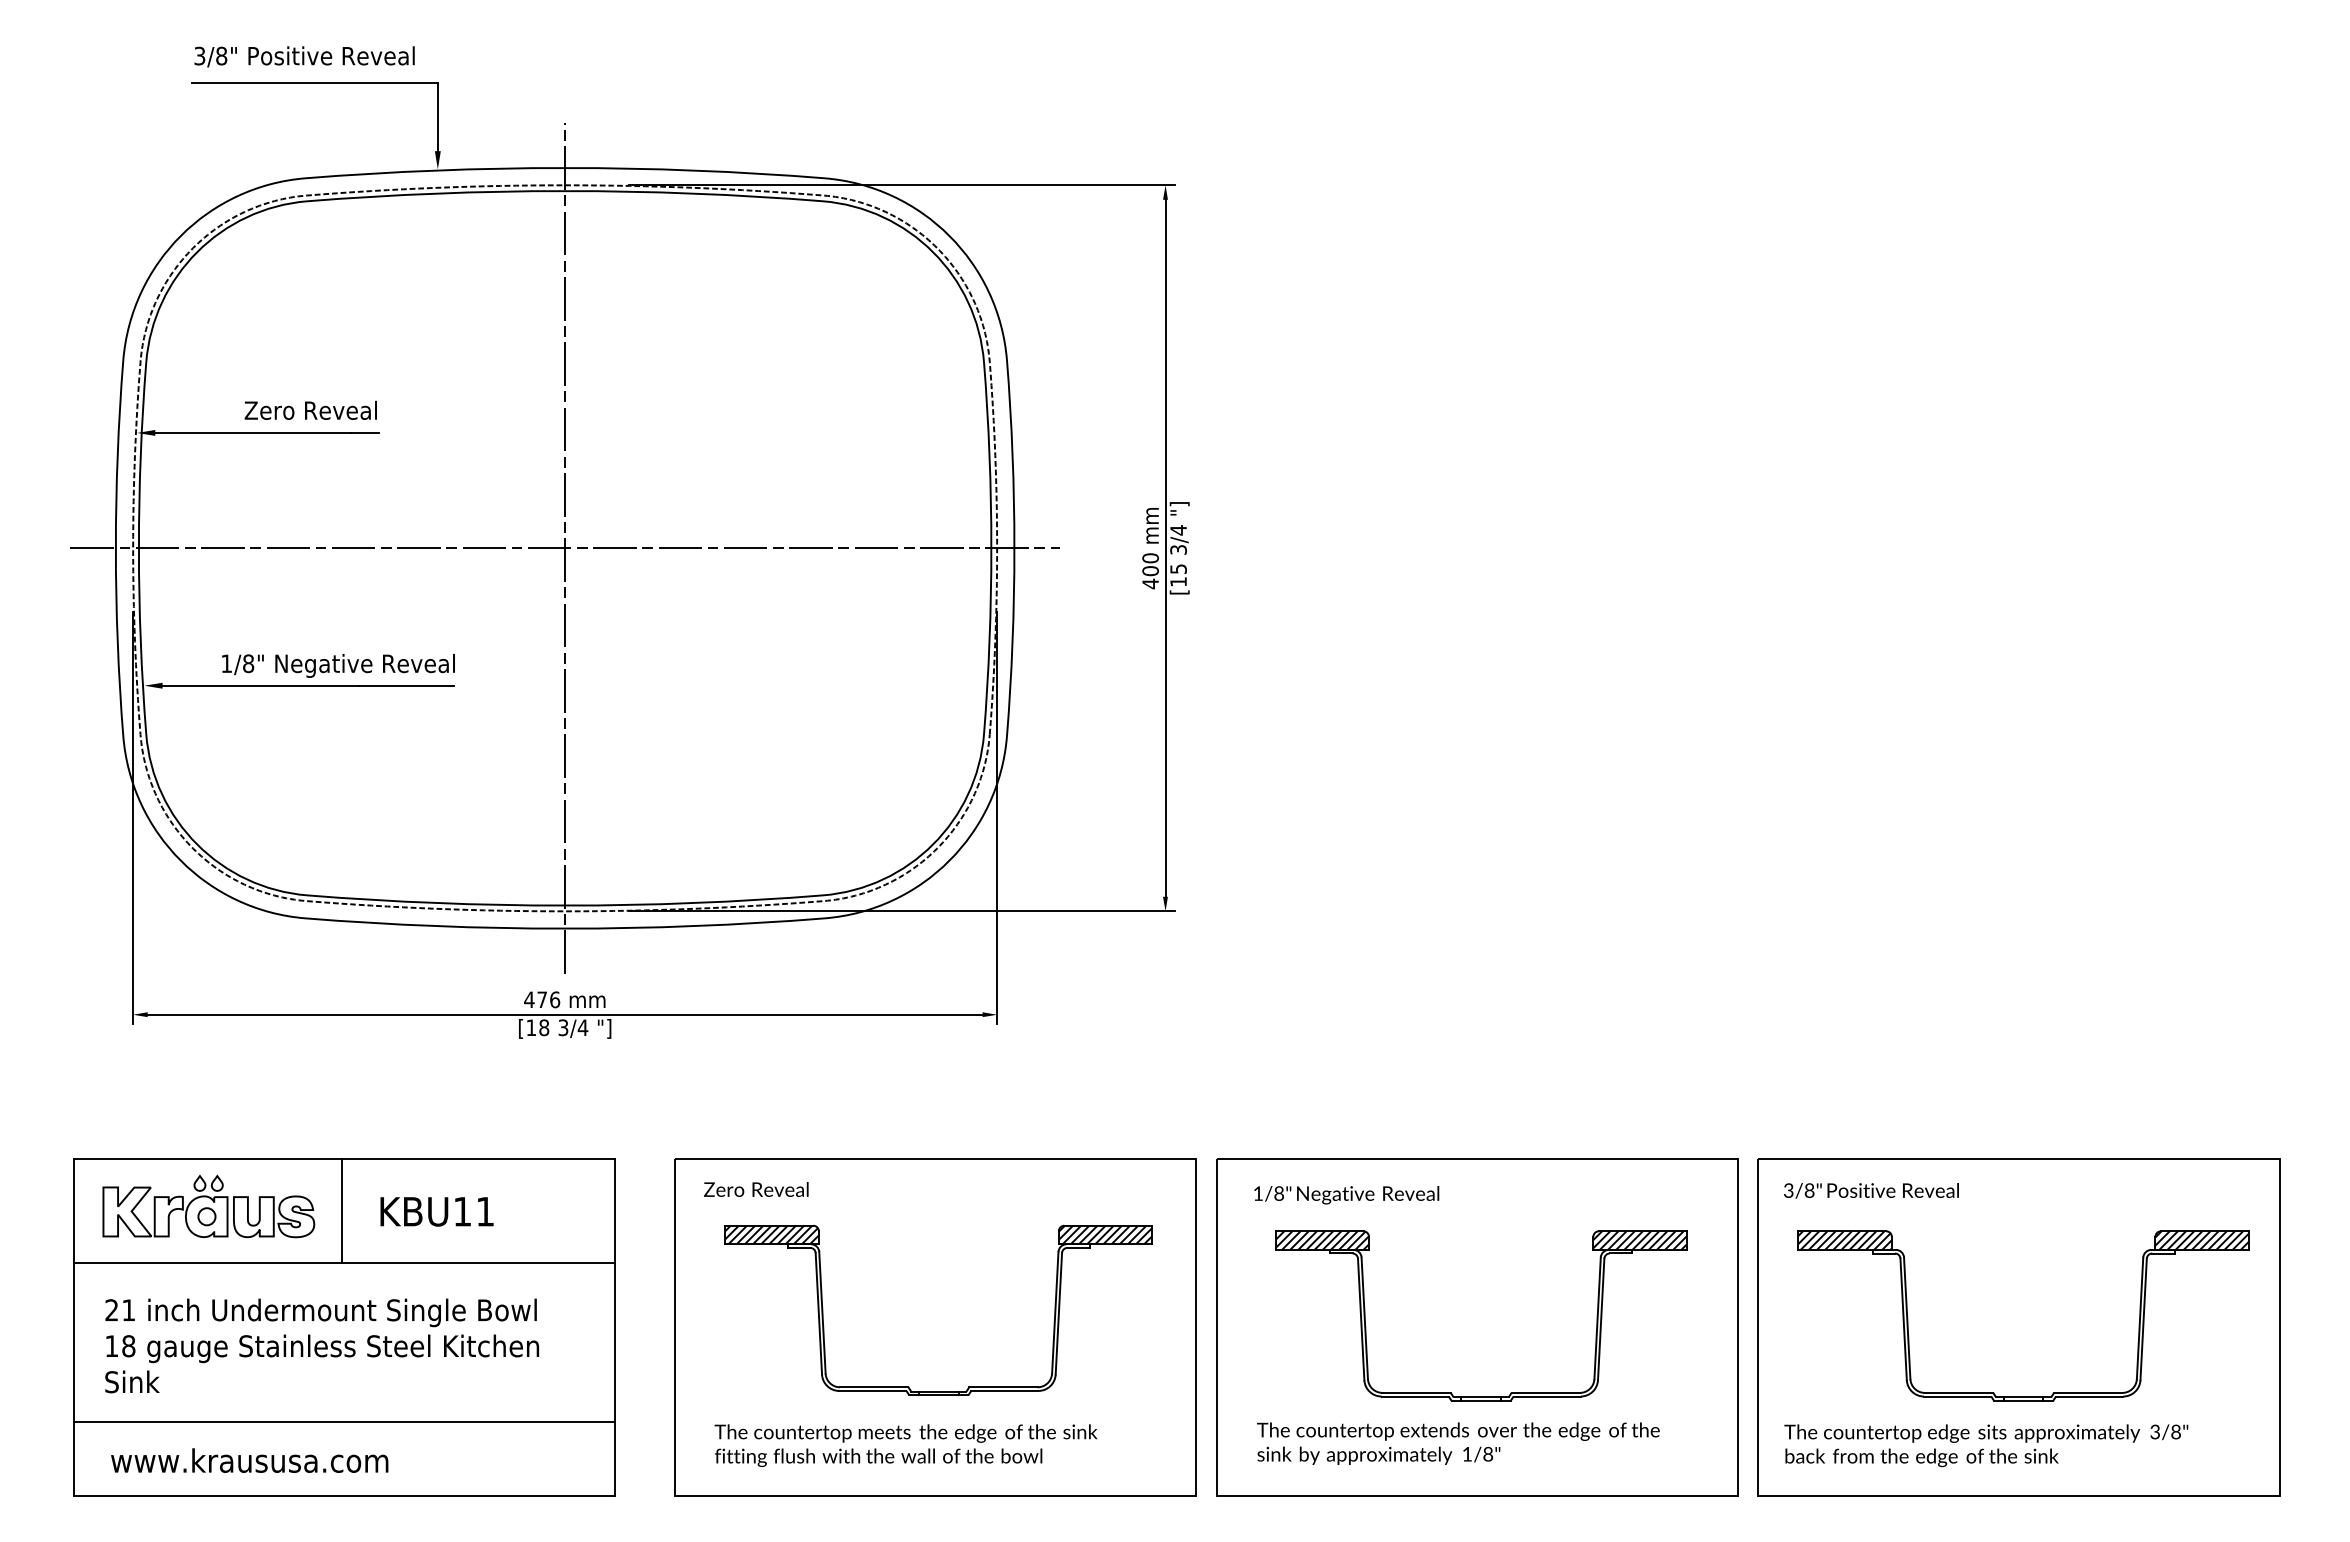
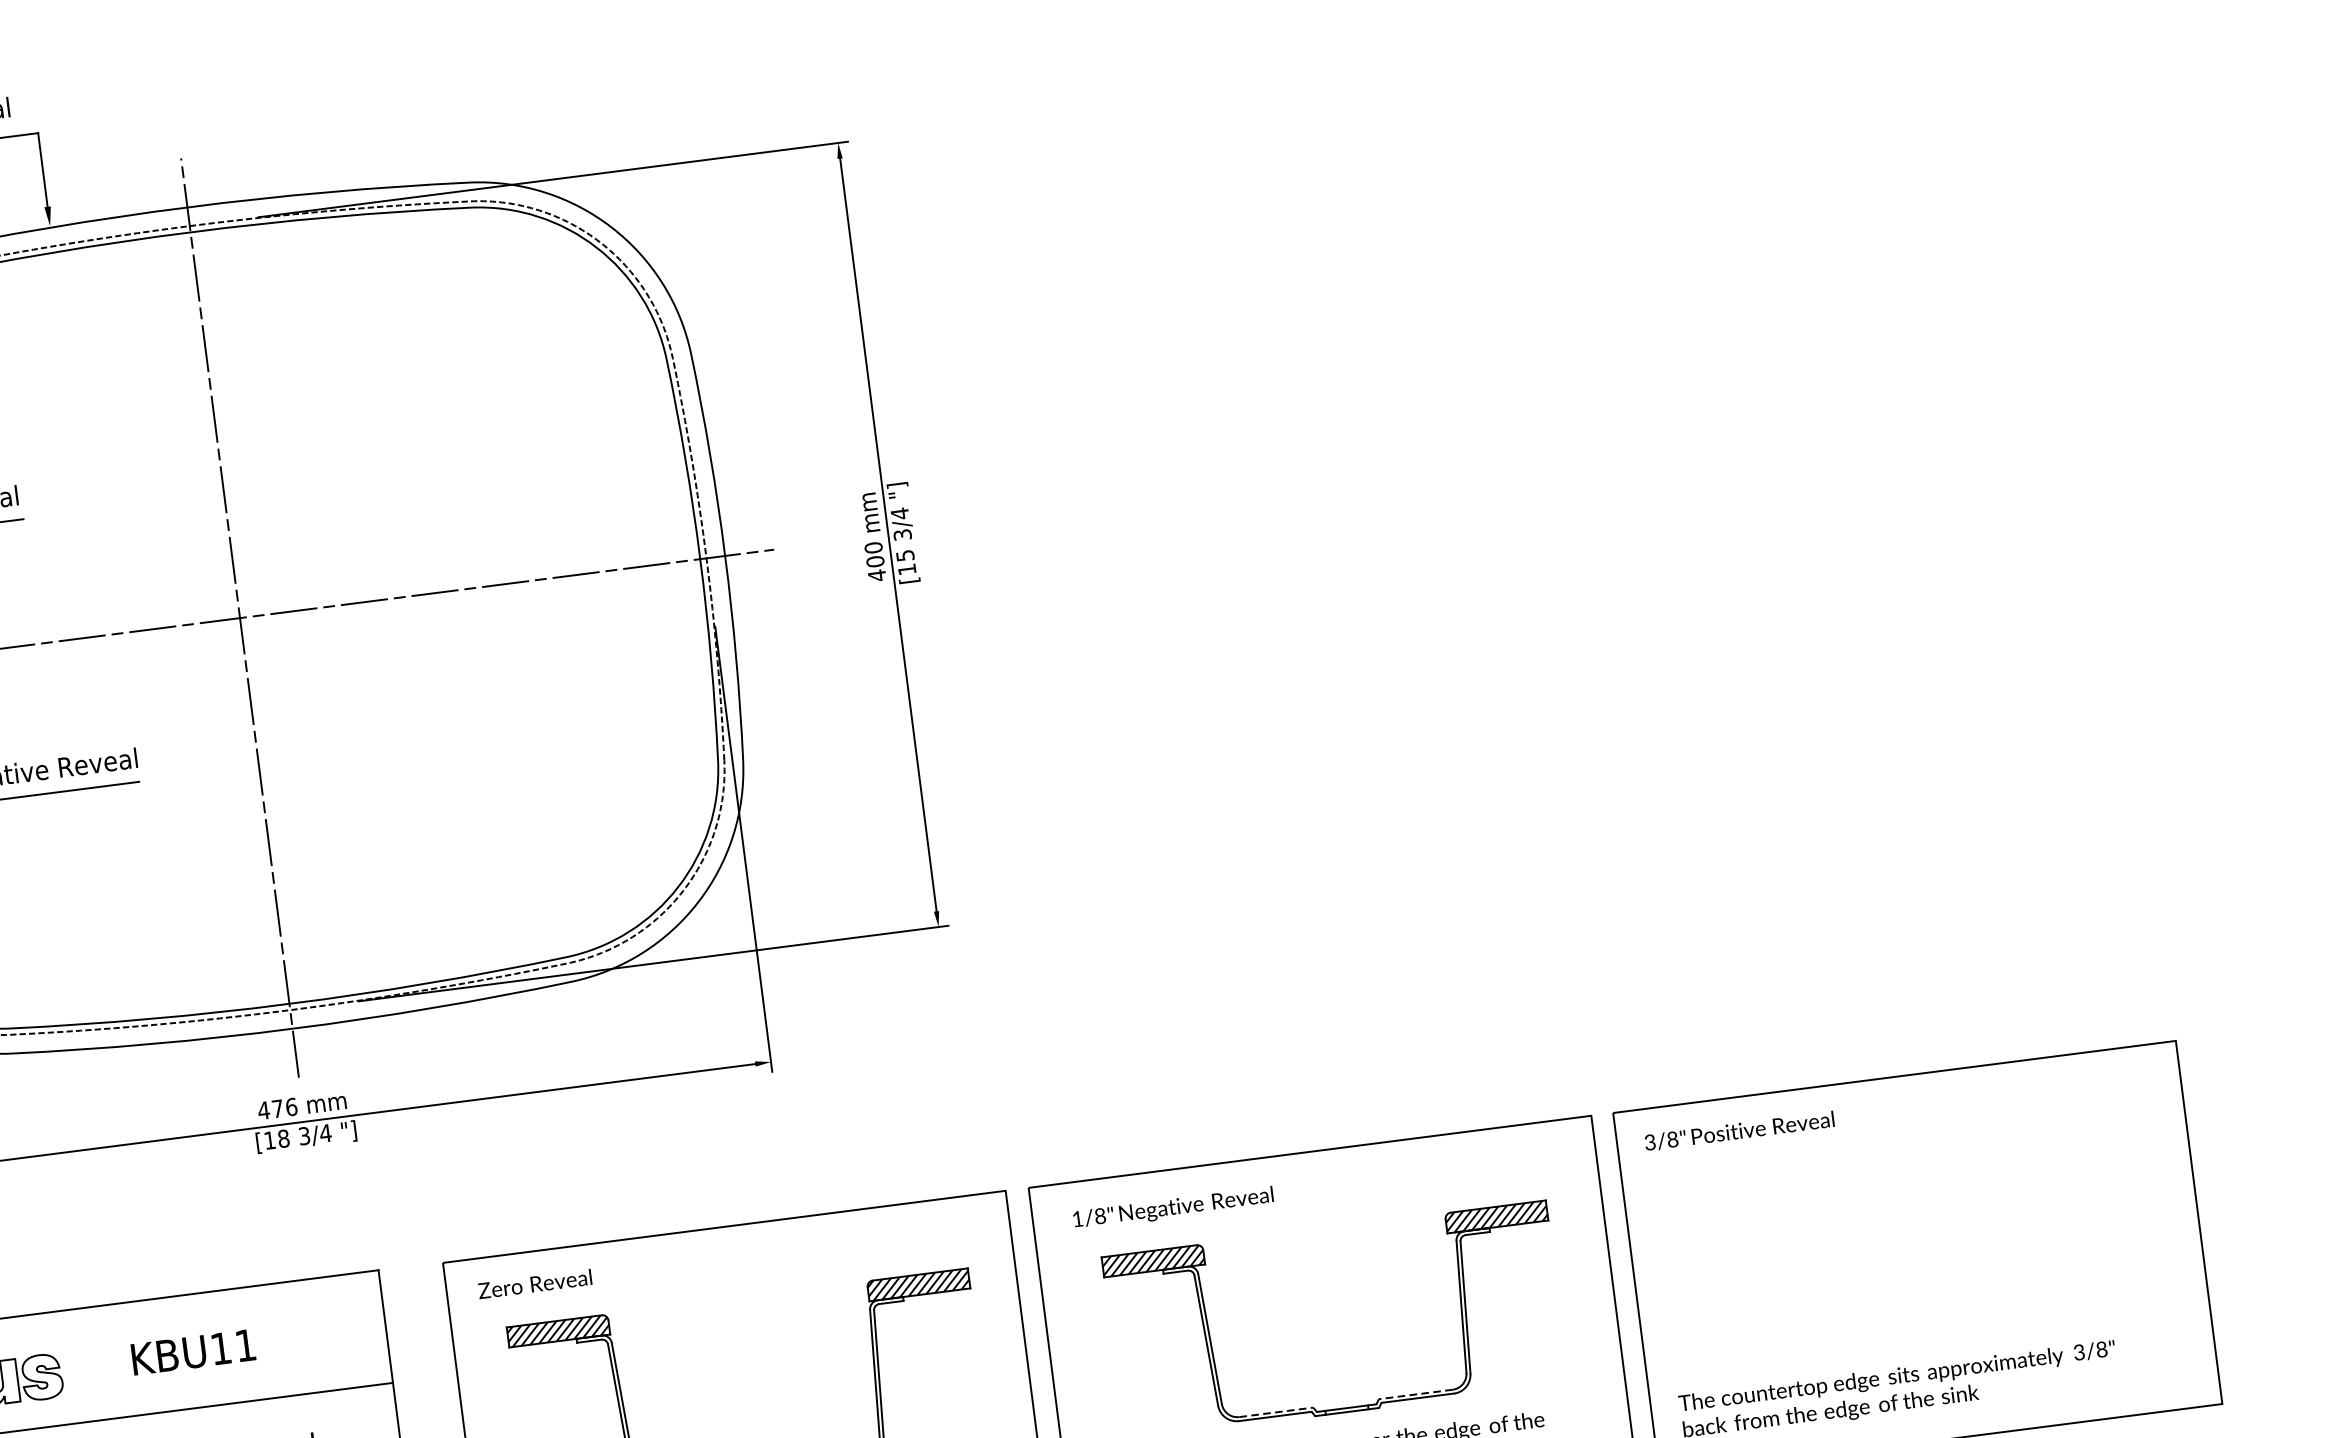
line: (341, 1210) -> (90, 1364), removed
line: (1417, 1392) -> (1277, 1411), solid -> dashed
line: (1545, 1392) -> (1415, 1394), solid -> dashed
part: (2023, 1396) -> (1932, 1332), removed

